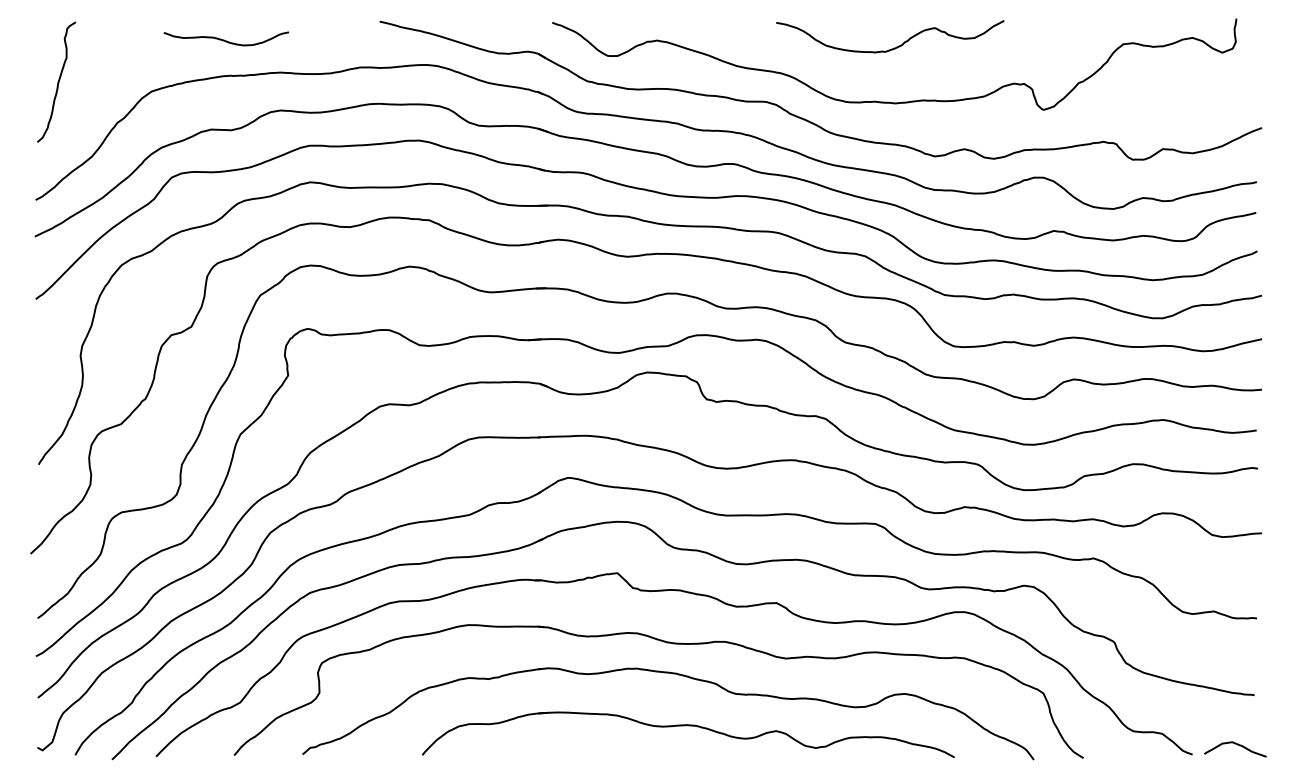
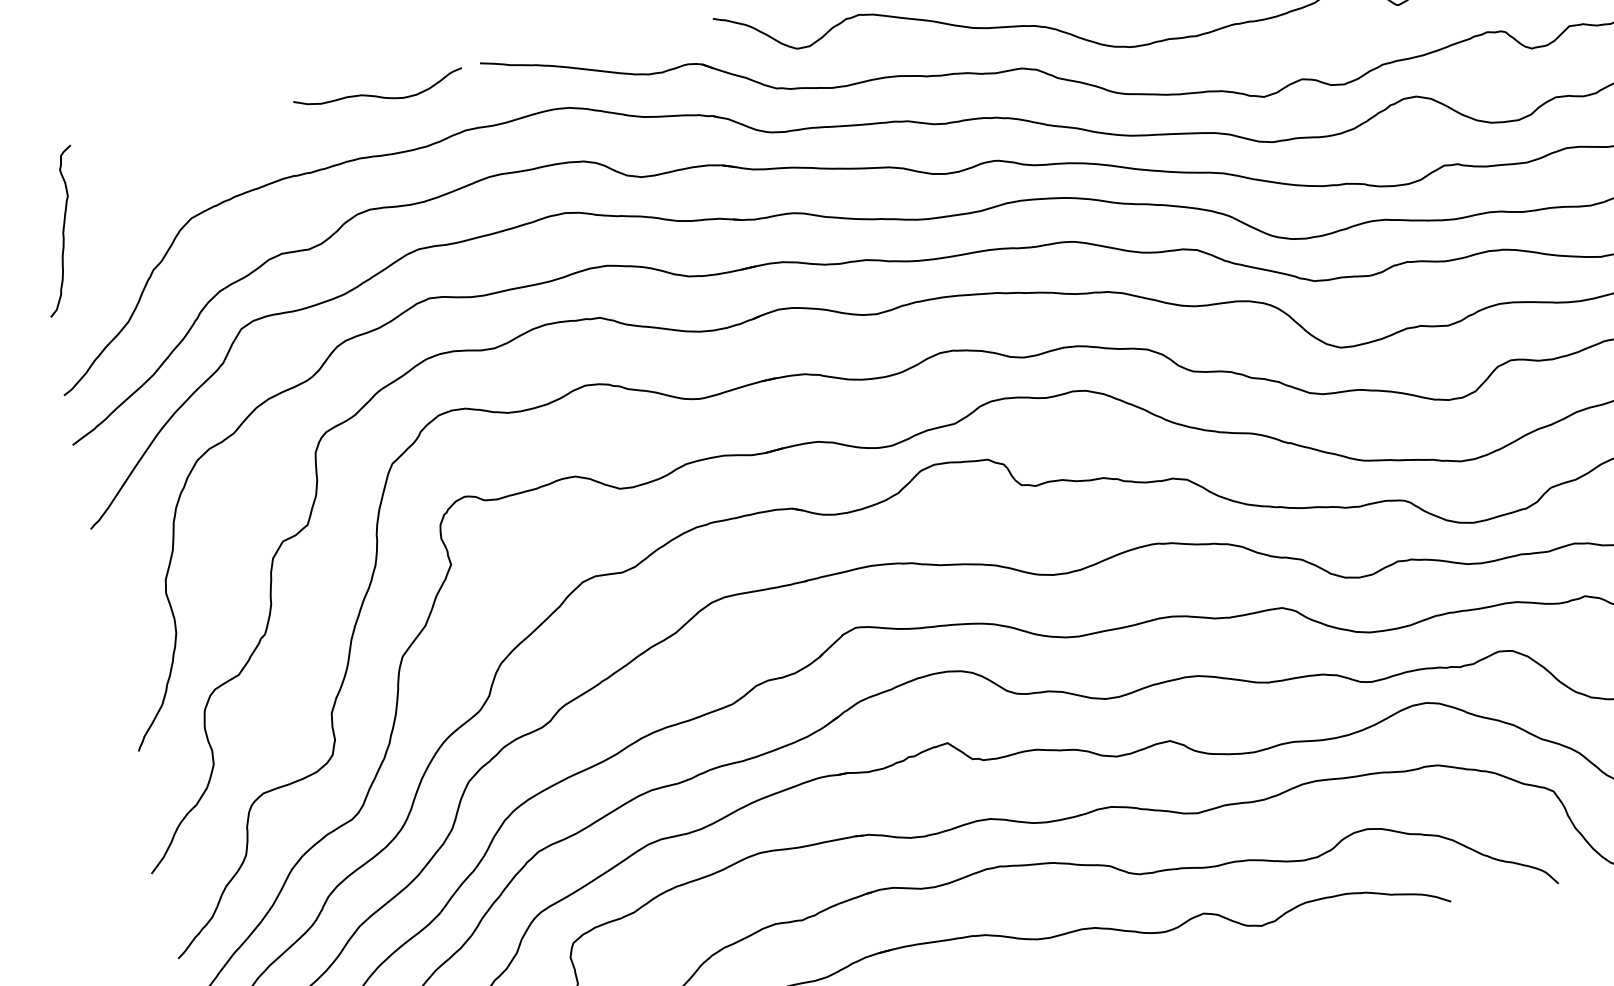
curve: (224, 39) -> (376, 94), moved

